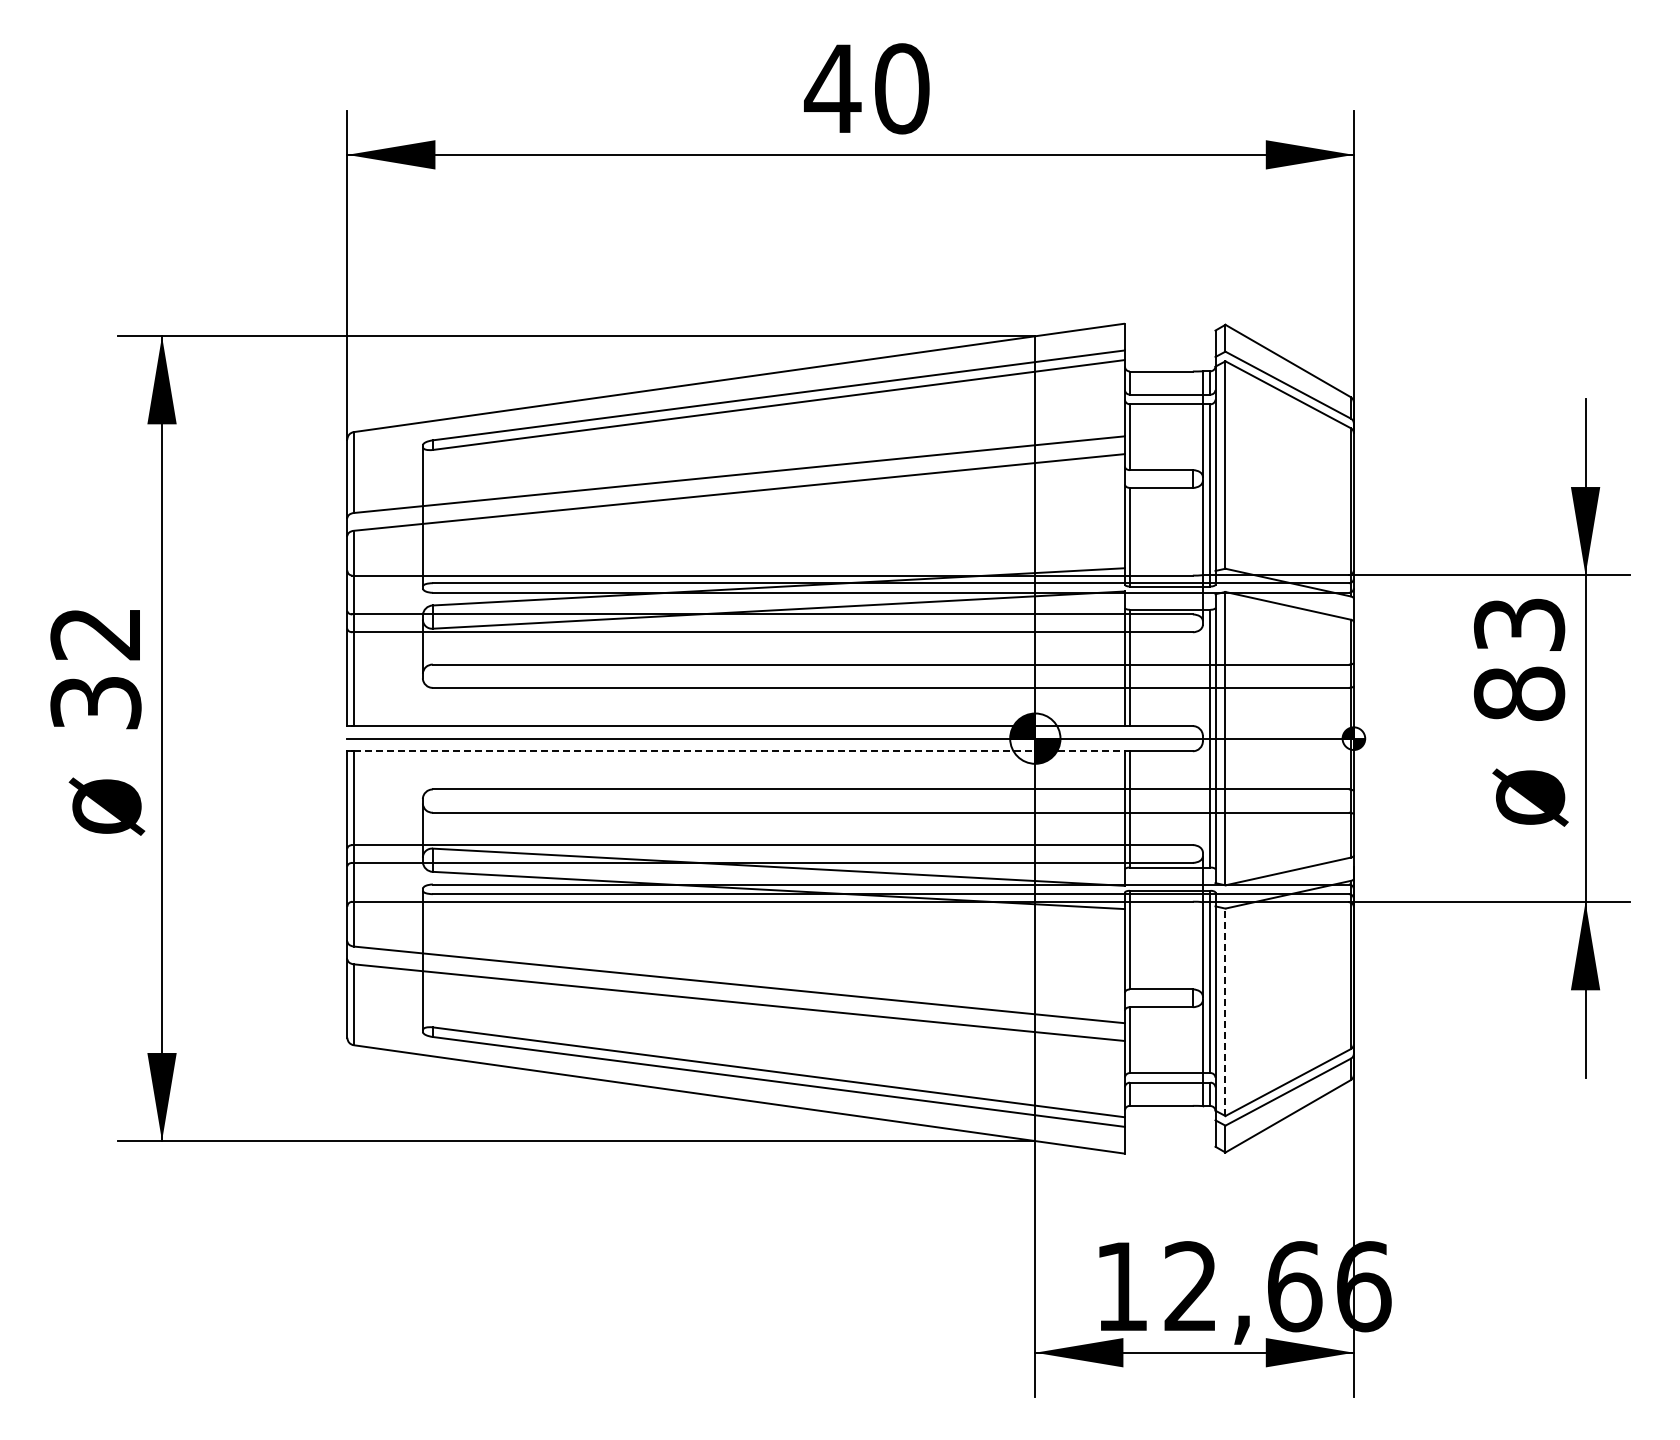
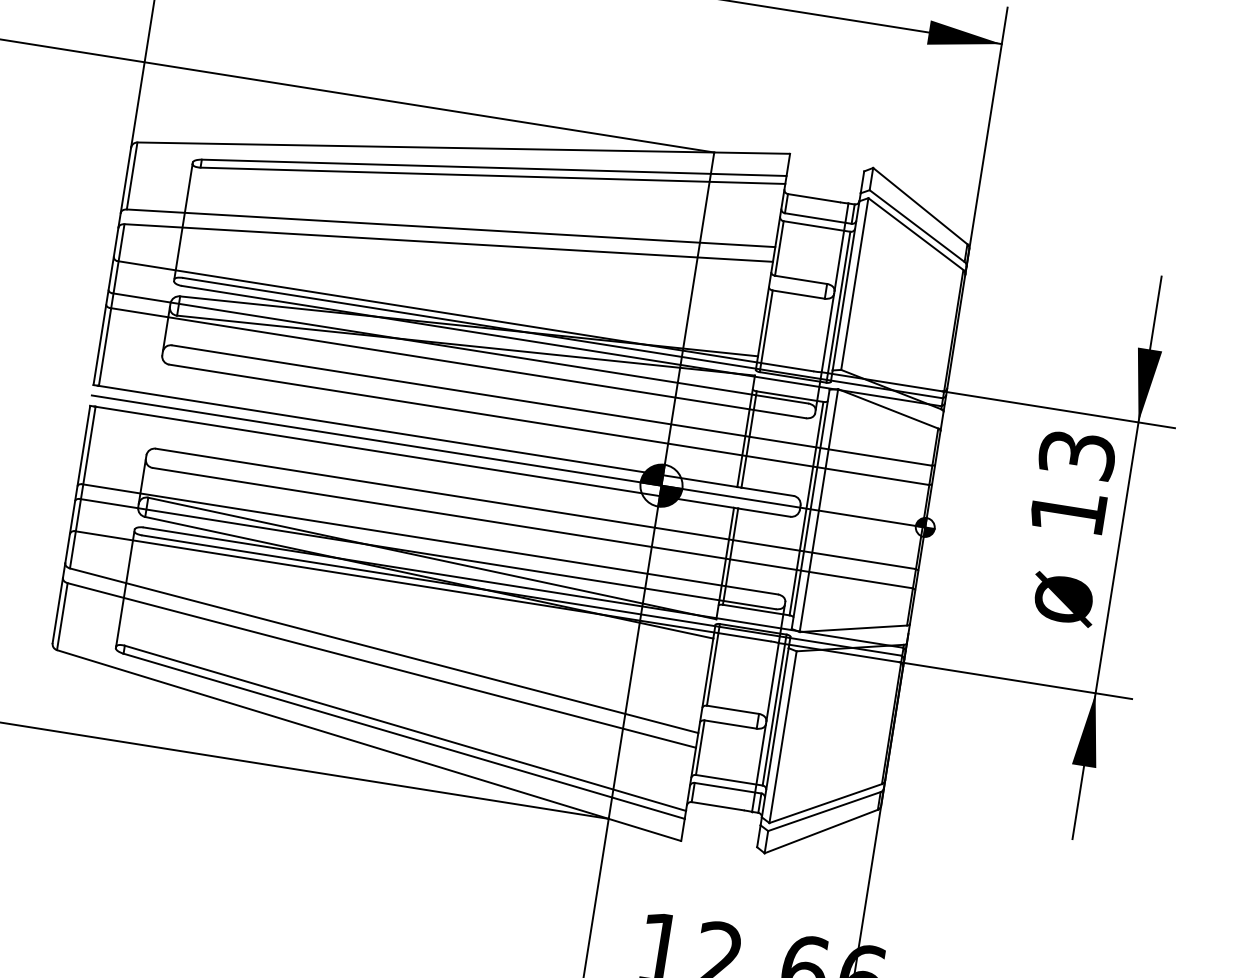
text: (1519, 693) -> (1068, 511), 83 -> 13
line: (739, 751) -> (414, 457), dashed -> solid
line: (1225, 1012) -> (783, 737), dashed -> solid

